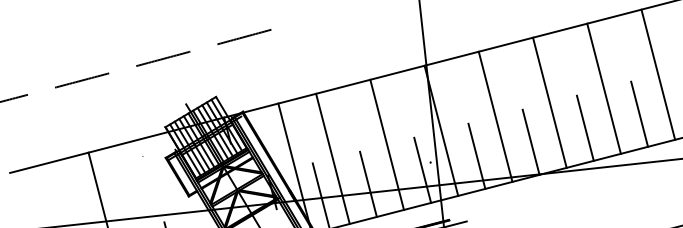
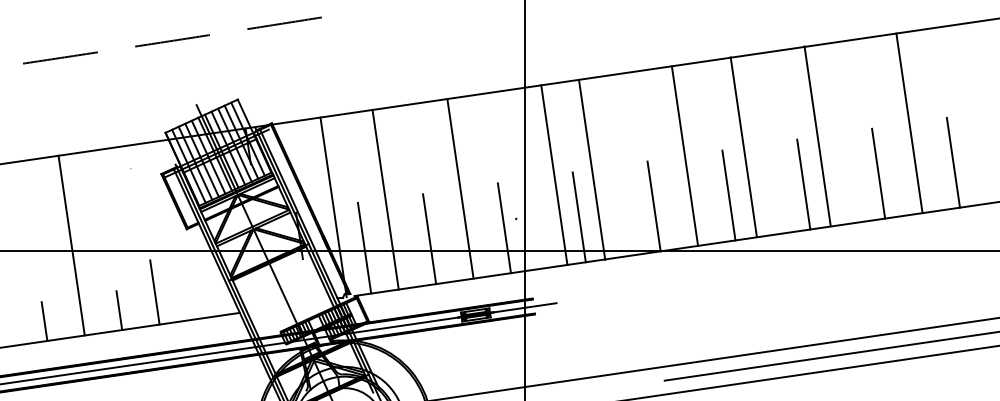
line: (658, 74) -> (817, 136), moved
line: (603, 88) -> (743, 146), moved
line: (495, 116) -> (592, 169), moved
line: (441, 130) -> (554, 174), moved

